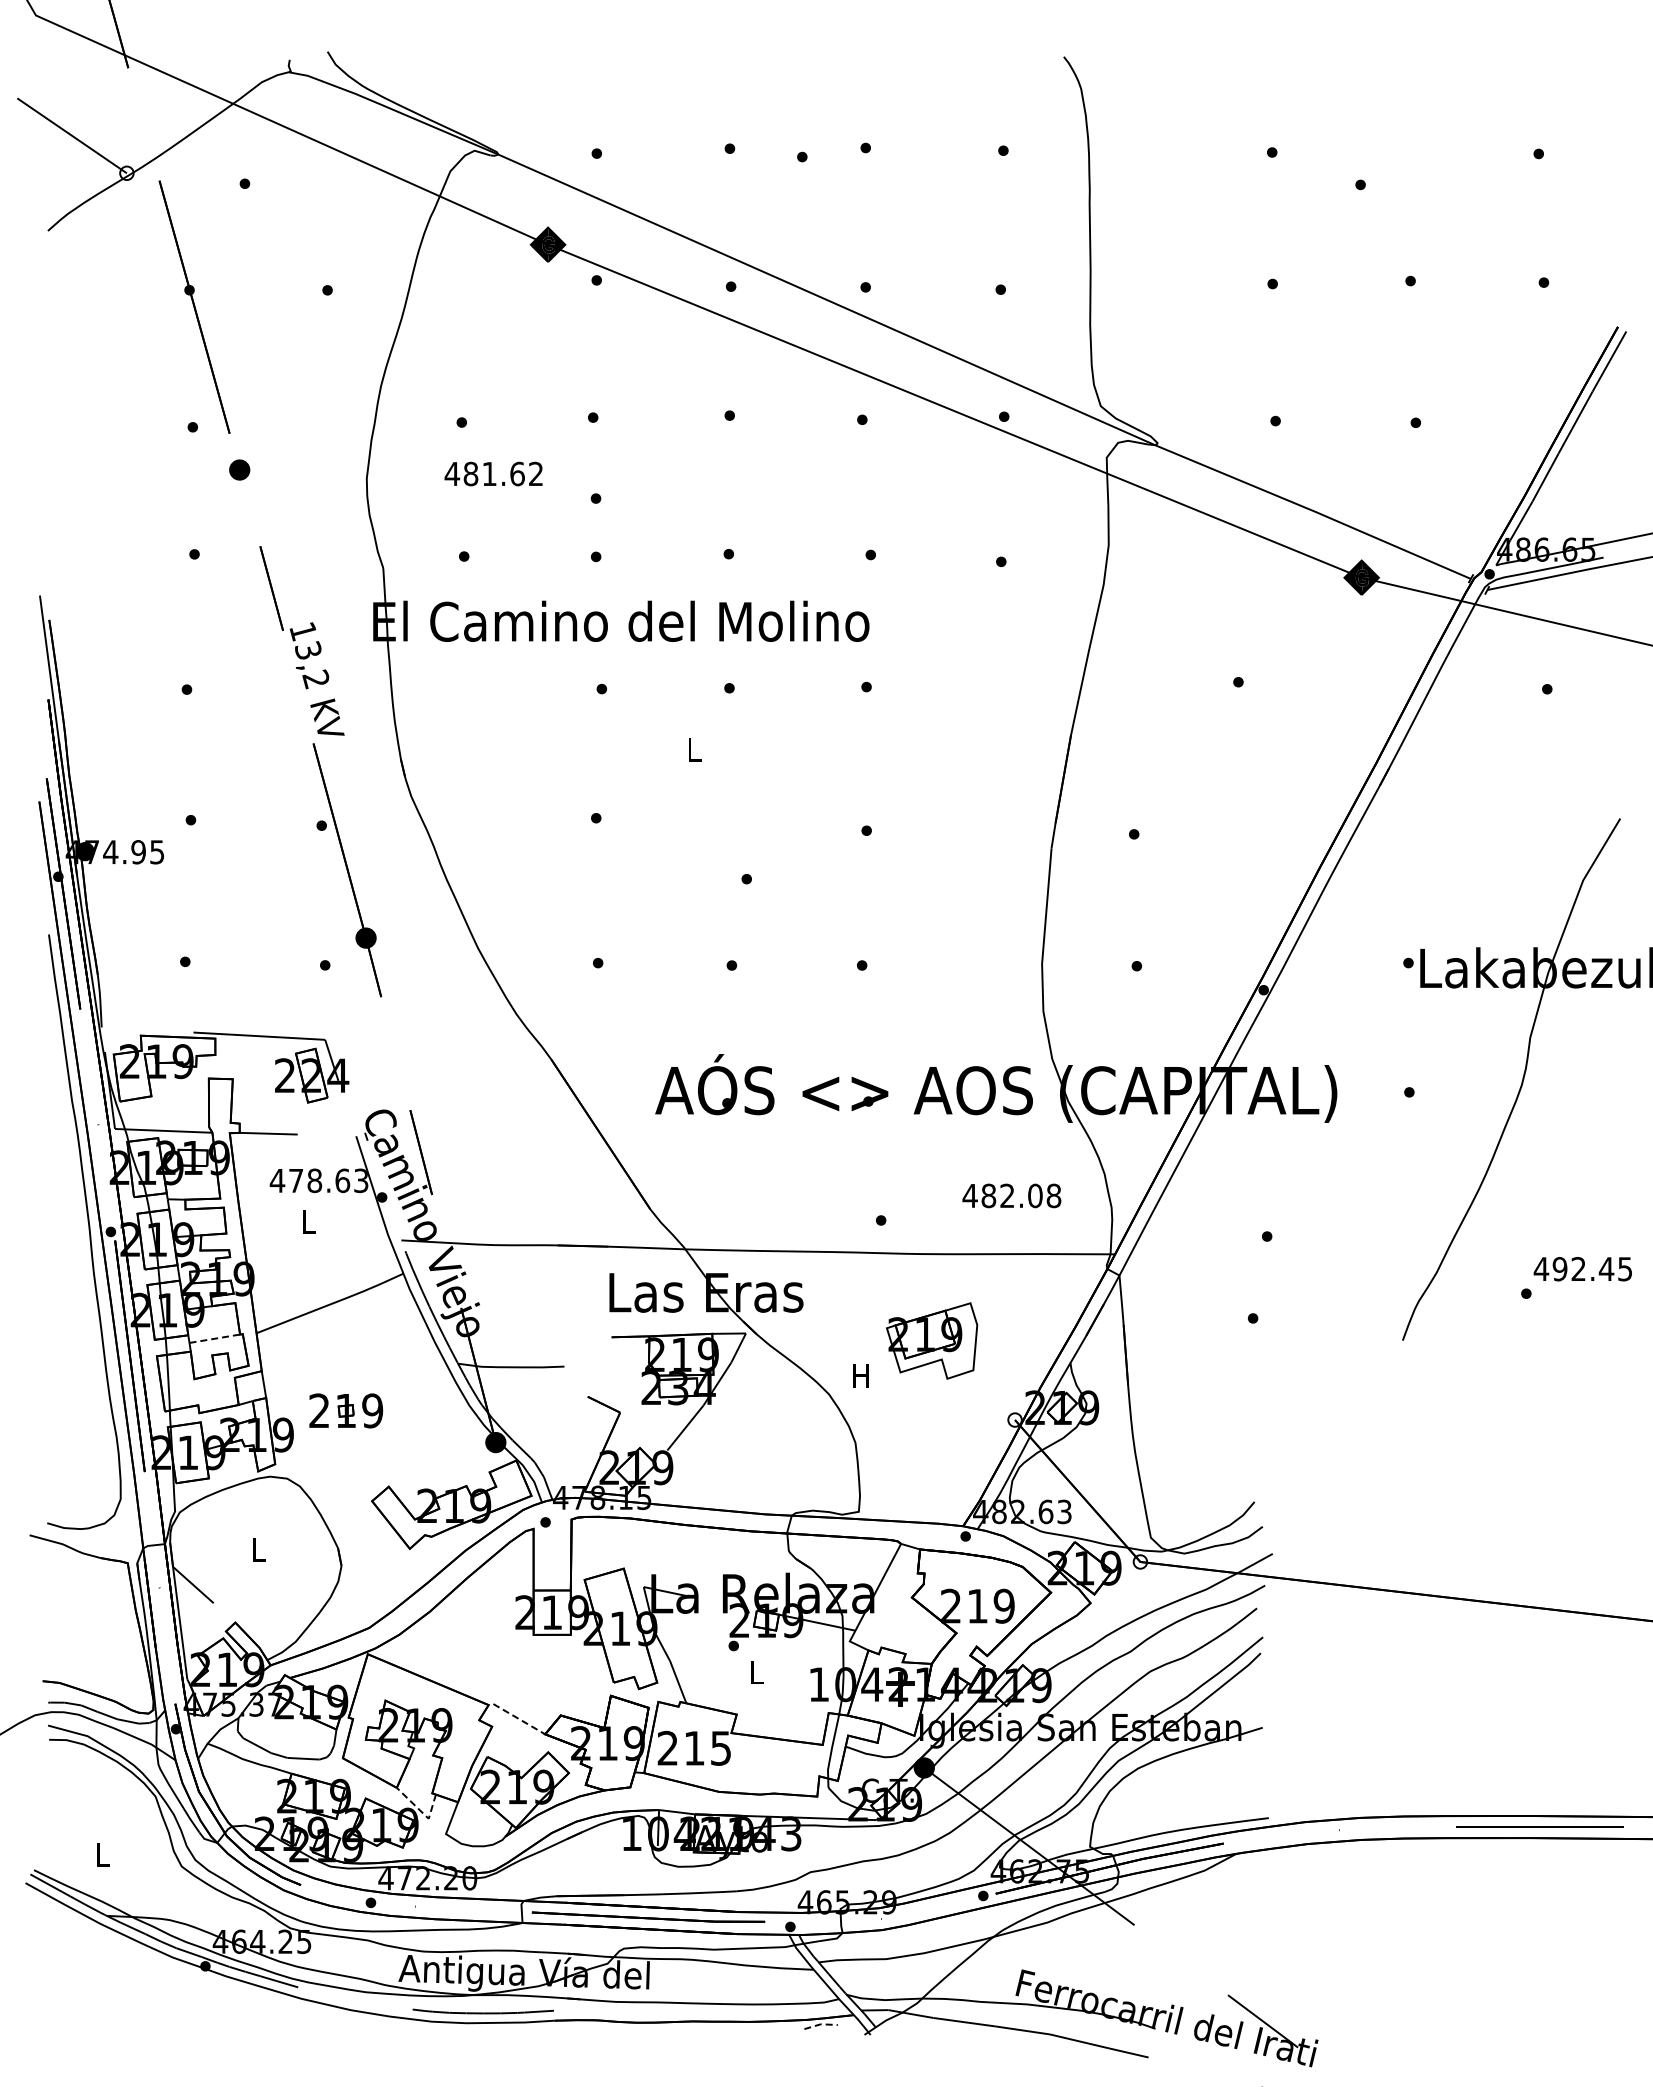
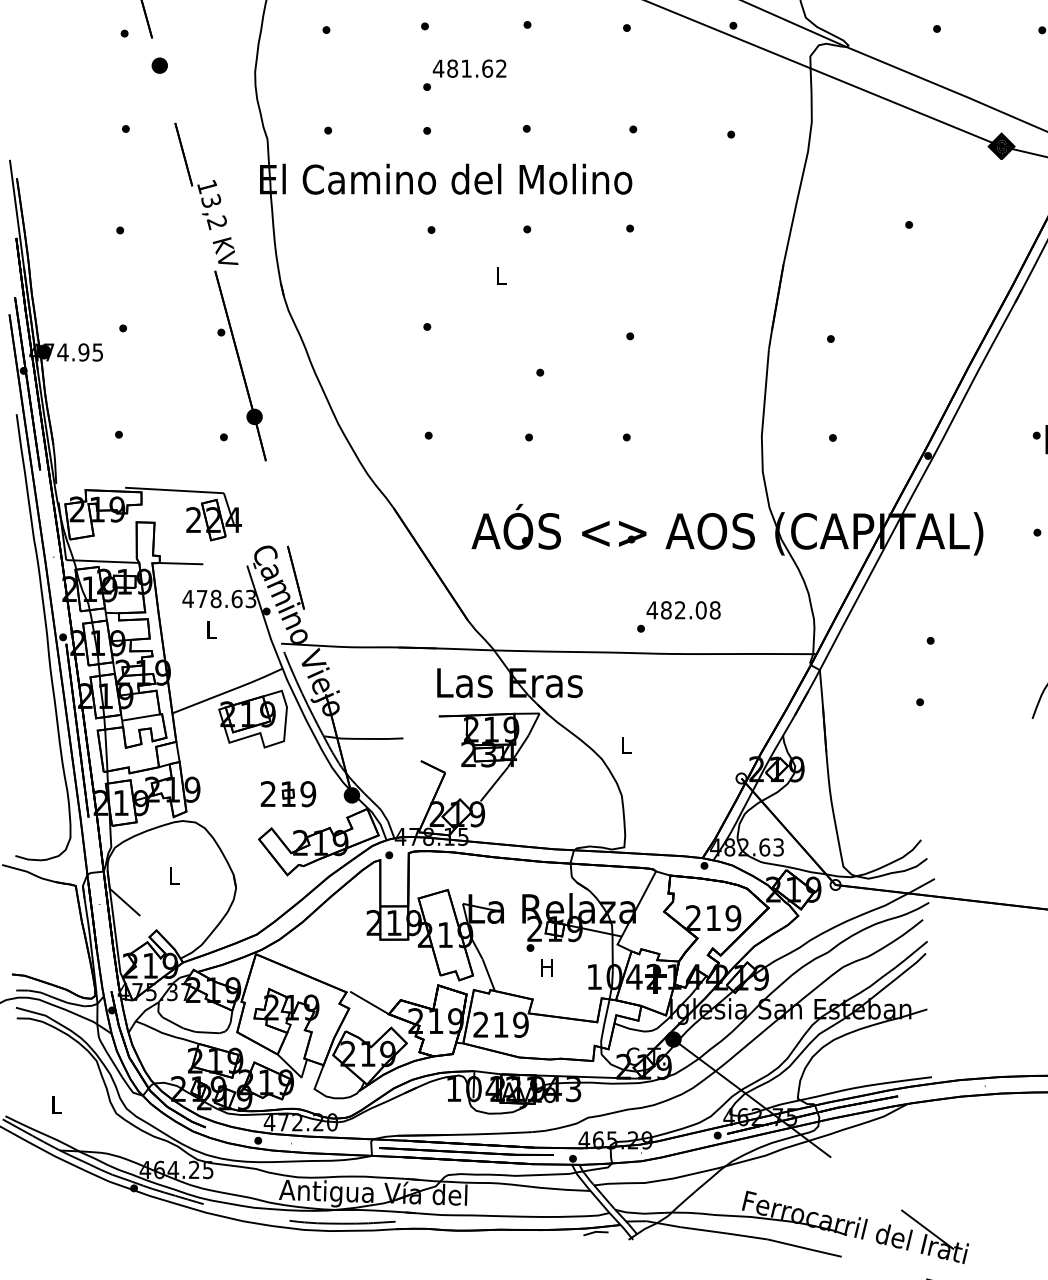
text: (493, 473) -> (469, 68), moved
text: (1011, 1195) -> (683, 610), moved
line: (214, 1338) -> (140, 717), dashed -> solid
part: (932, 1340) -> (253, 718), moved
text: (860, 1375) -> (625, 745), H -> L
part: (346, 1410) -> (288, 793), moved
text: (755, 1672) -> (546, 967), L -> H
line: (519, 1719) -> (369, 1003), dashed -> solid
text: (720, 1747) -> (520, 1024), 215 -> 219
line: (422, 1812) -> (296, 1072), dashed -> solid
line: (820, 2024) -> (595, 1232), dashed -> solid

